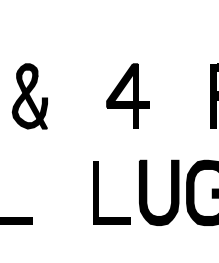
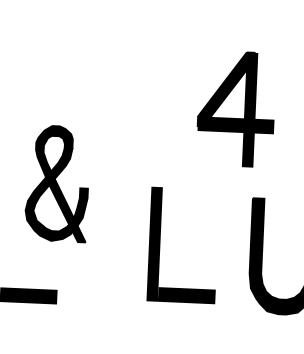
part: (127, 95) -> (234, 107), moved
part: (29, 96) -> (56, 183), moved
part: (98, 192) -> (159, 243), moved

